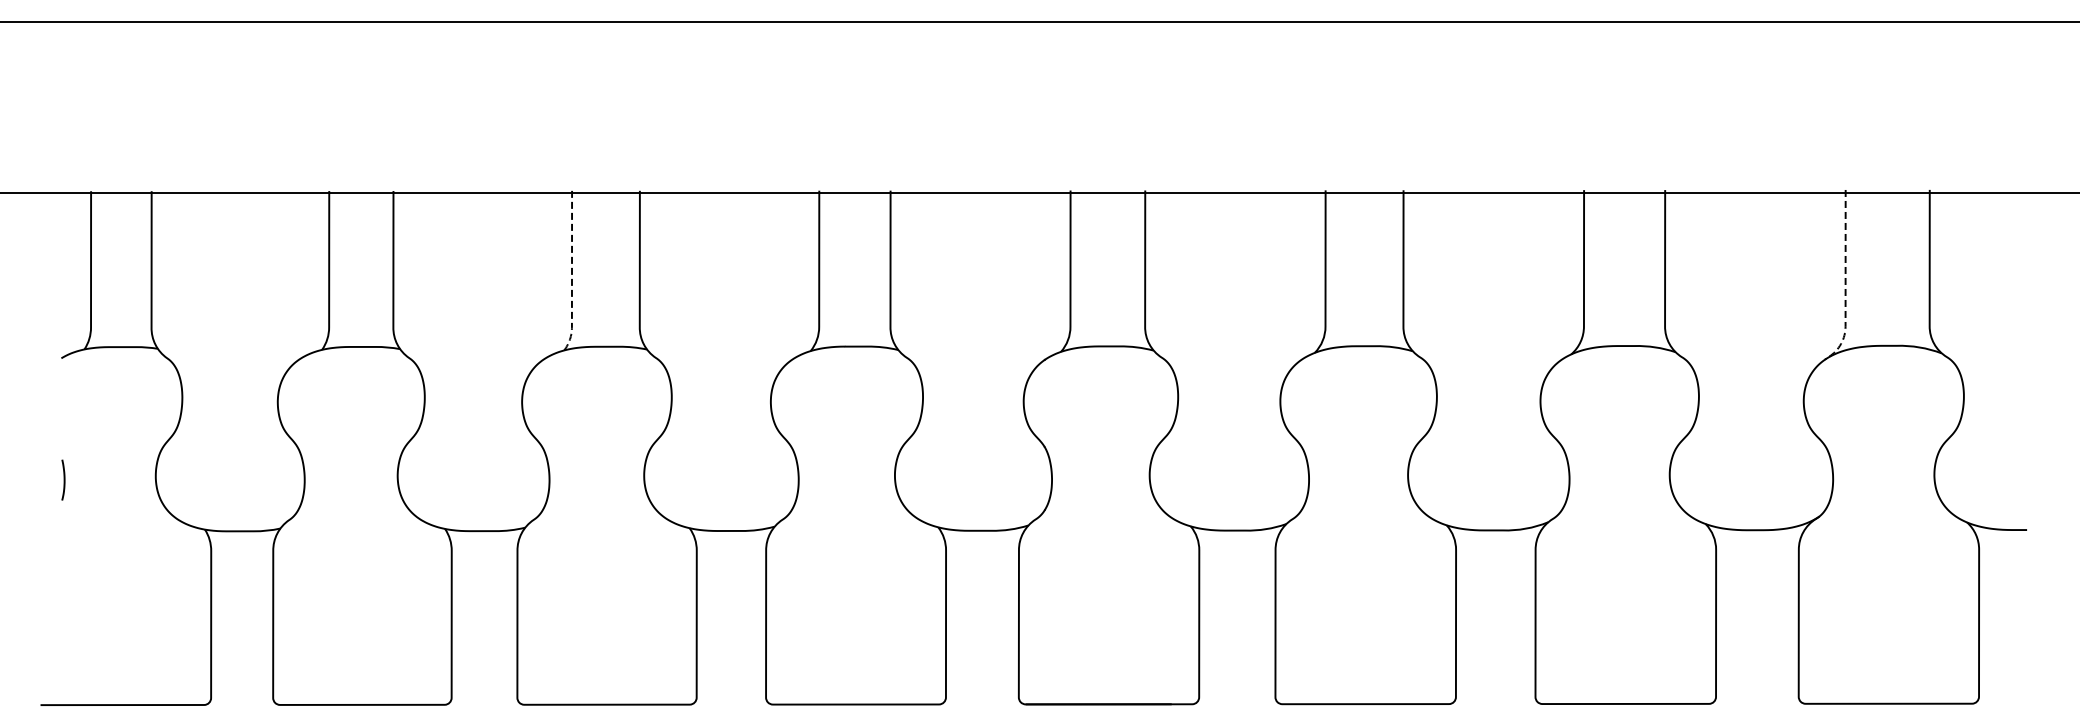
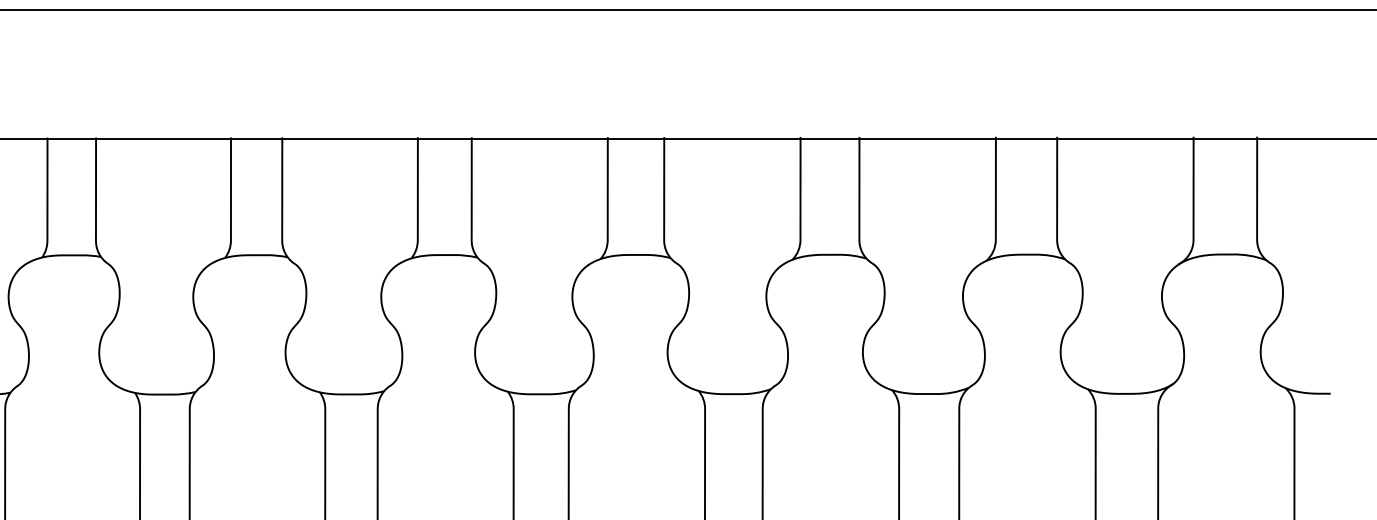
line: (572, 275) -> (231, 201), dashed -> solid
line: (1845, 285) -> (1193, 208), dashed -> solid

